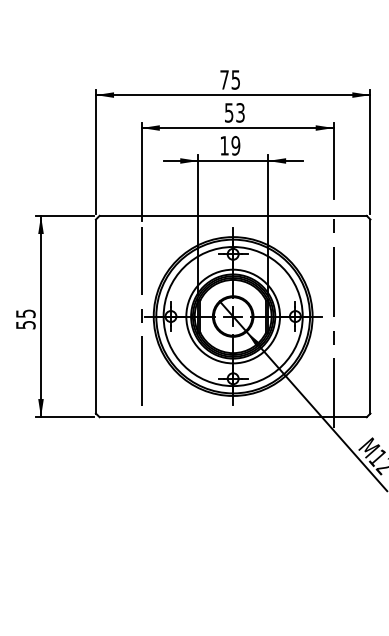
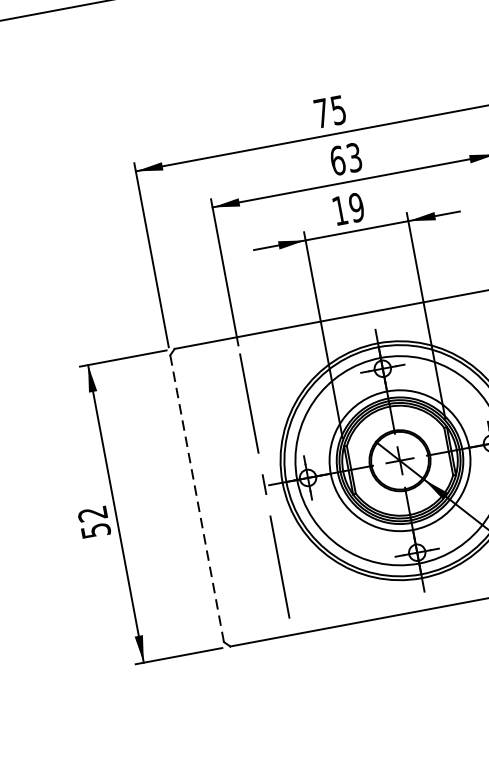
text: (228, 112) -> (336, 160), 53 -> 63
text: (25, 313) -> (92, 513), 55 -> 52
line: (95, 316) -> (196, 498), solid -> dashed

